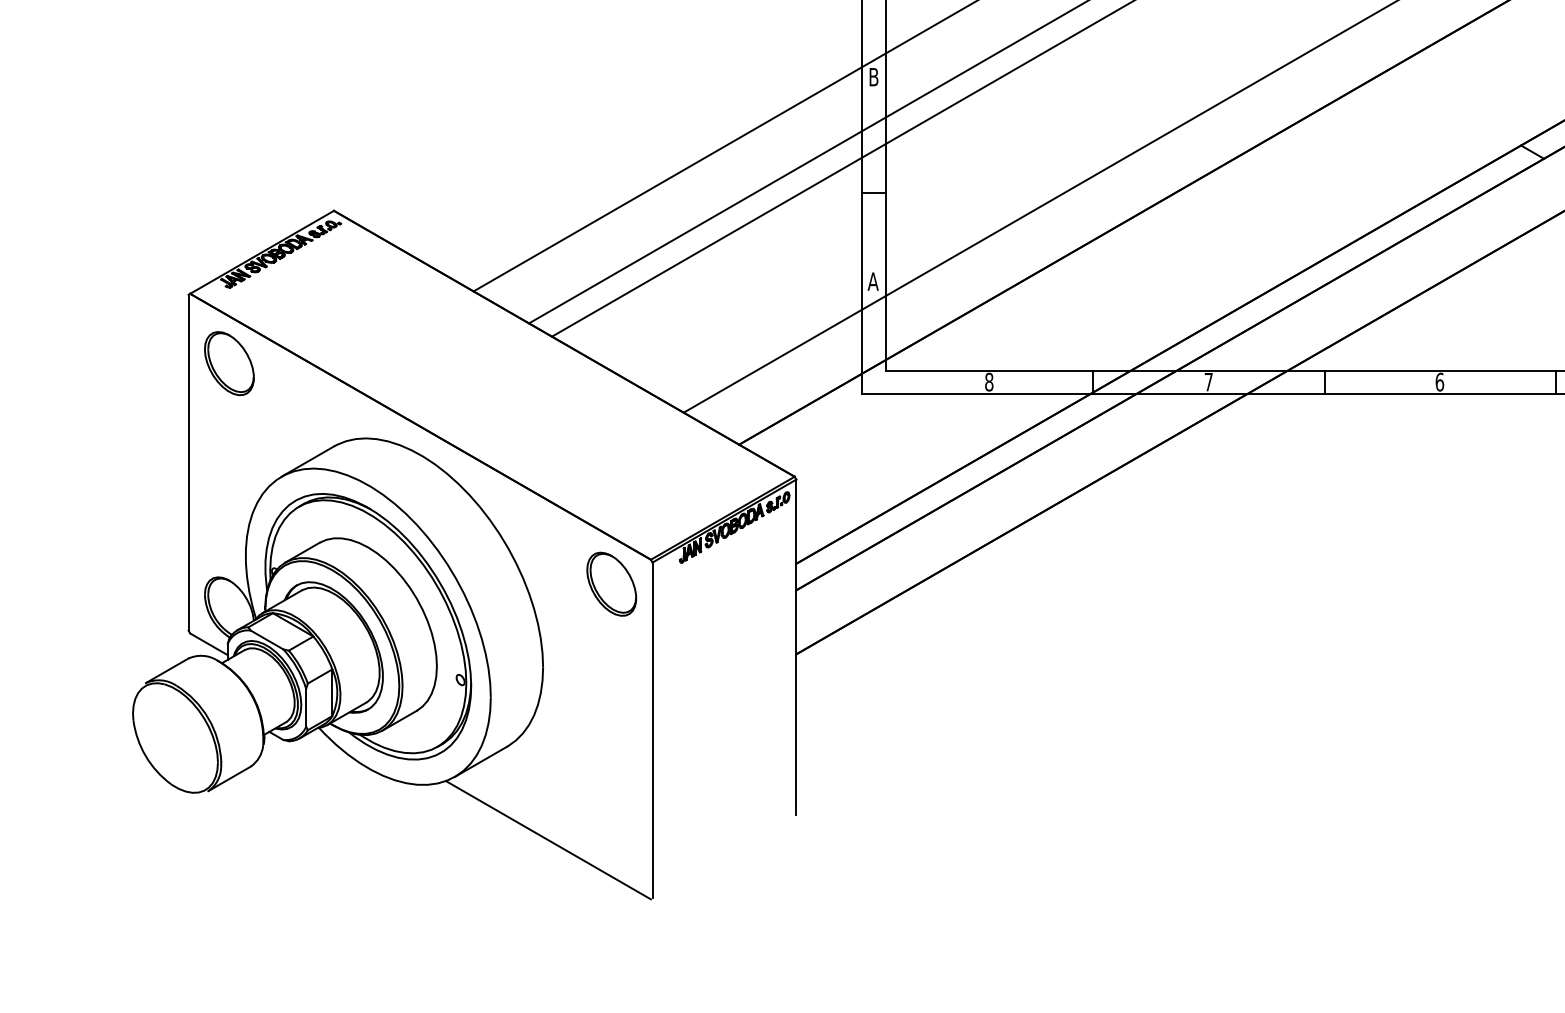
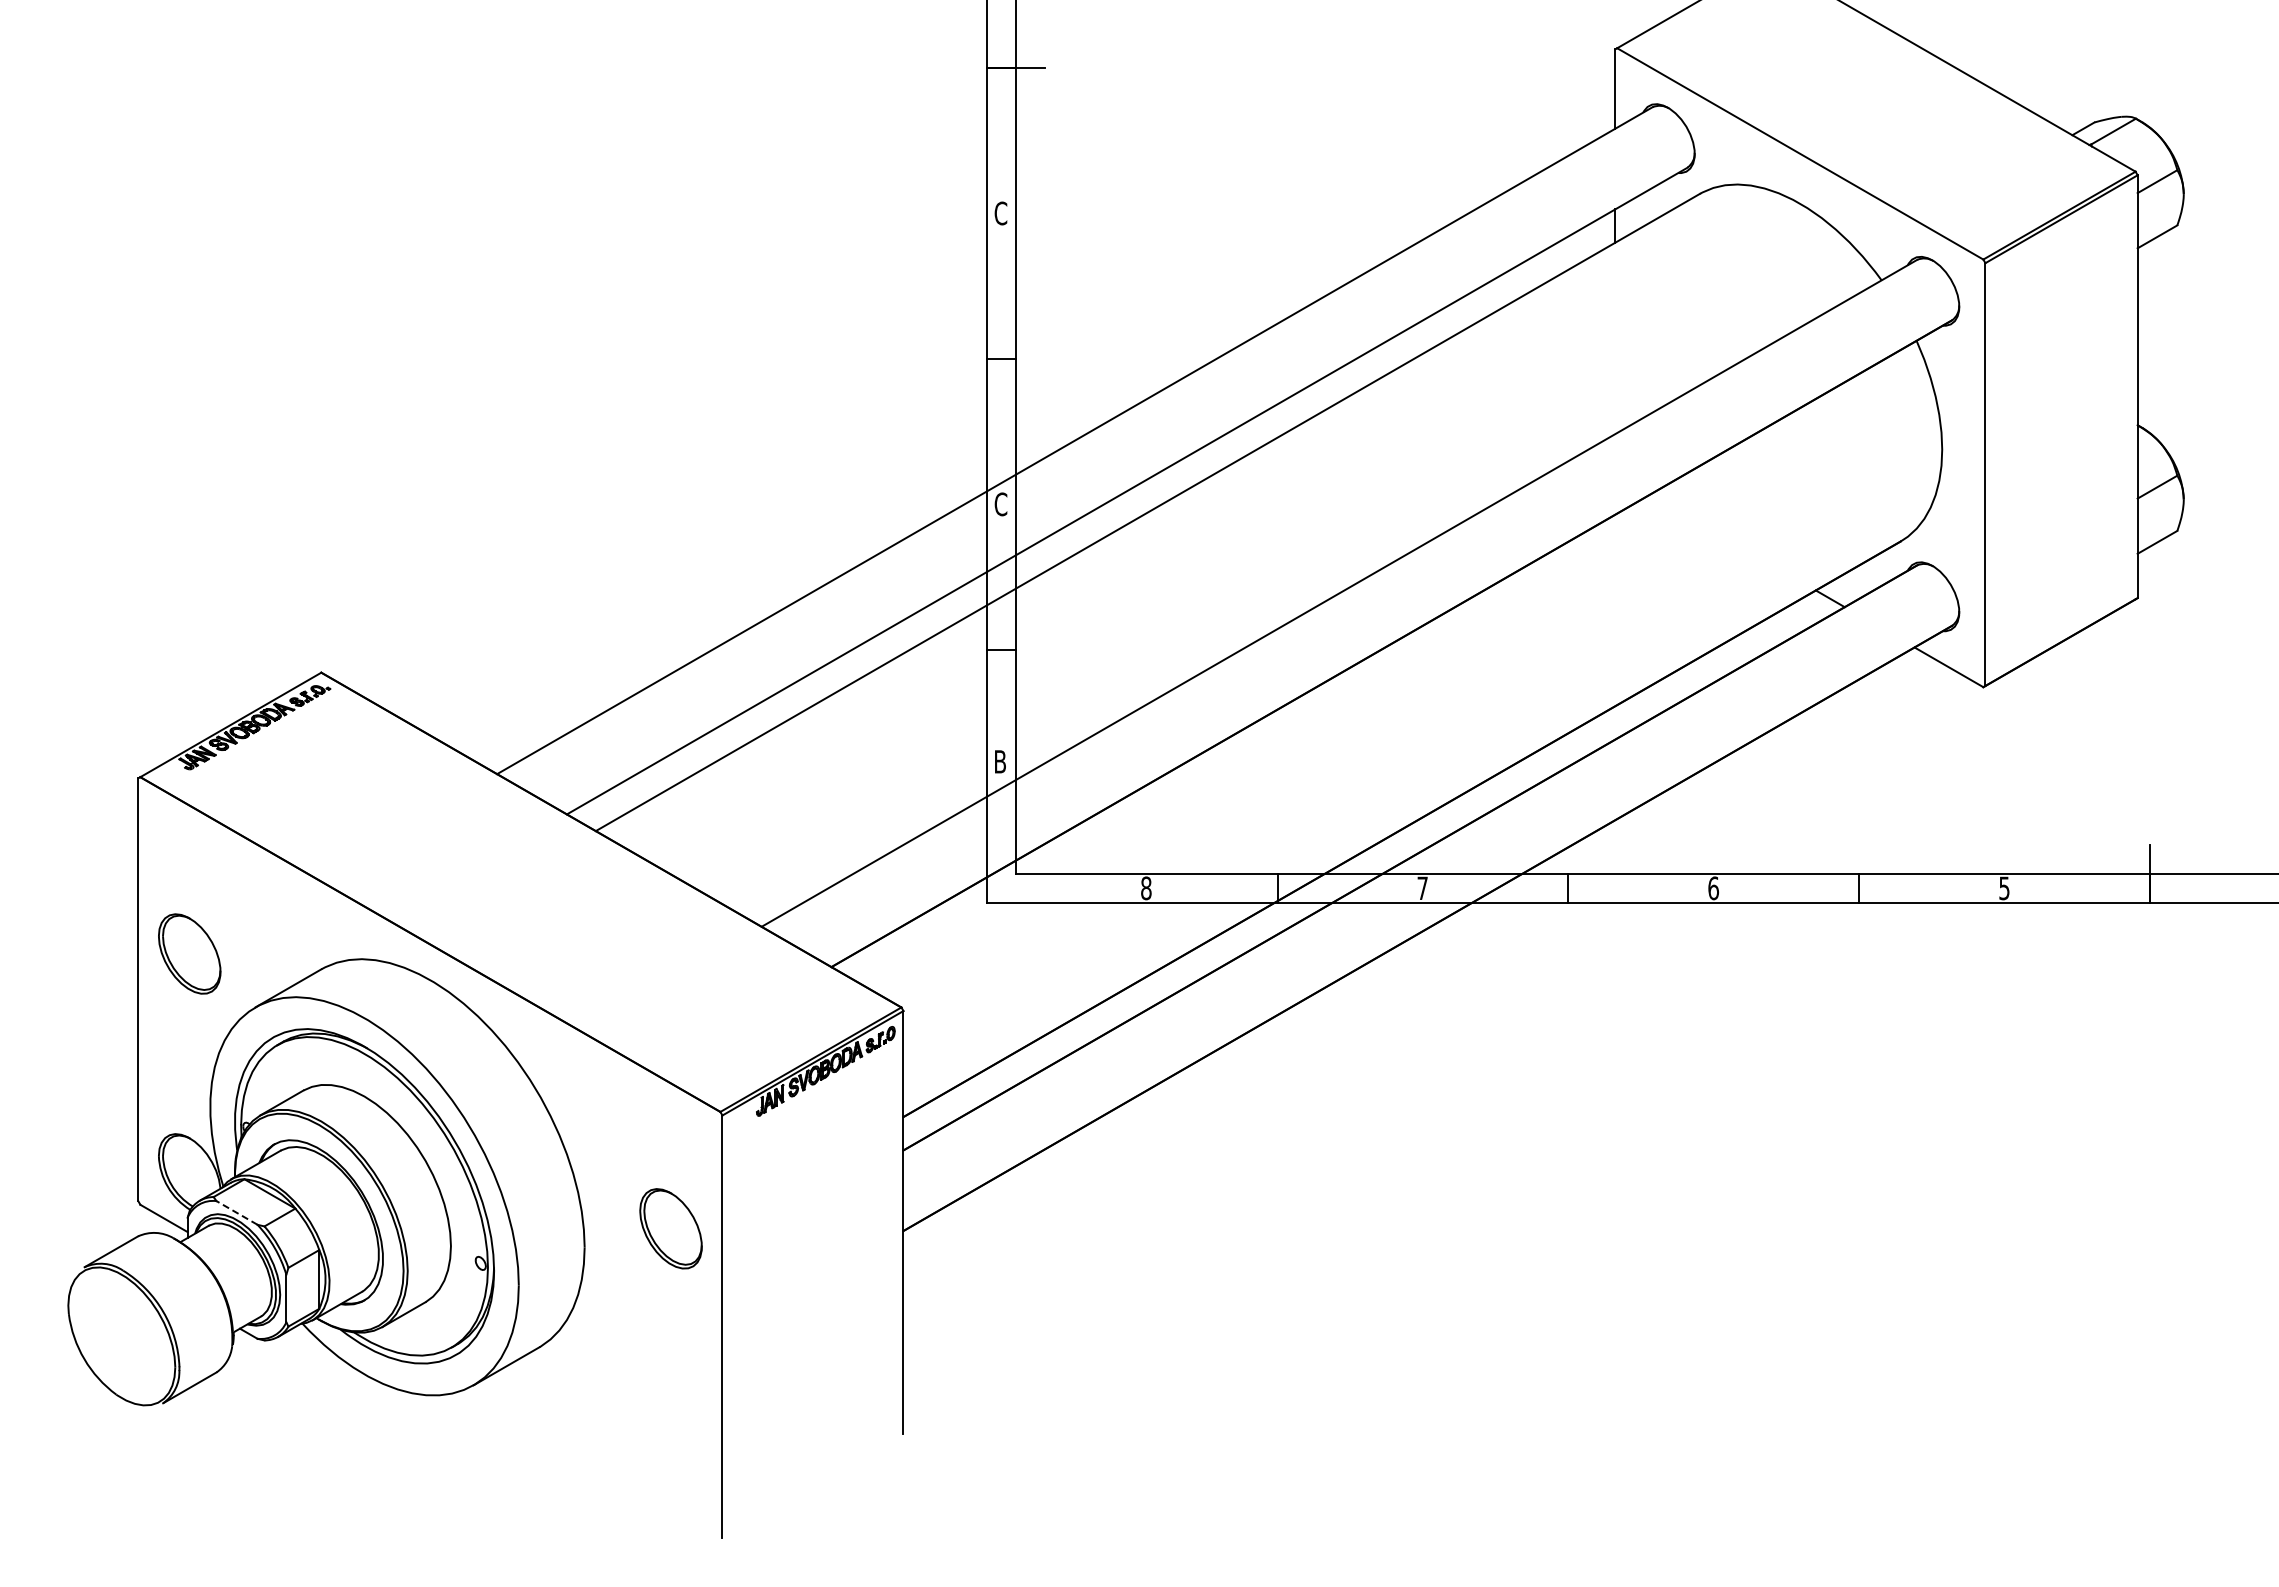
text: (873, 77) -> (1000, 504), B -> C
text: (873, 281) -> (1000, 761), A -> B
part: (229, 363) -> (189, 953), moved
part: (611, 584) -> (670, 1228), moved
line: (267, 639) -> (237, 1212), solid -> dashed
line: (548, 839) -> (591, 1464), removed

